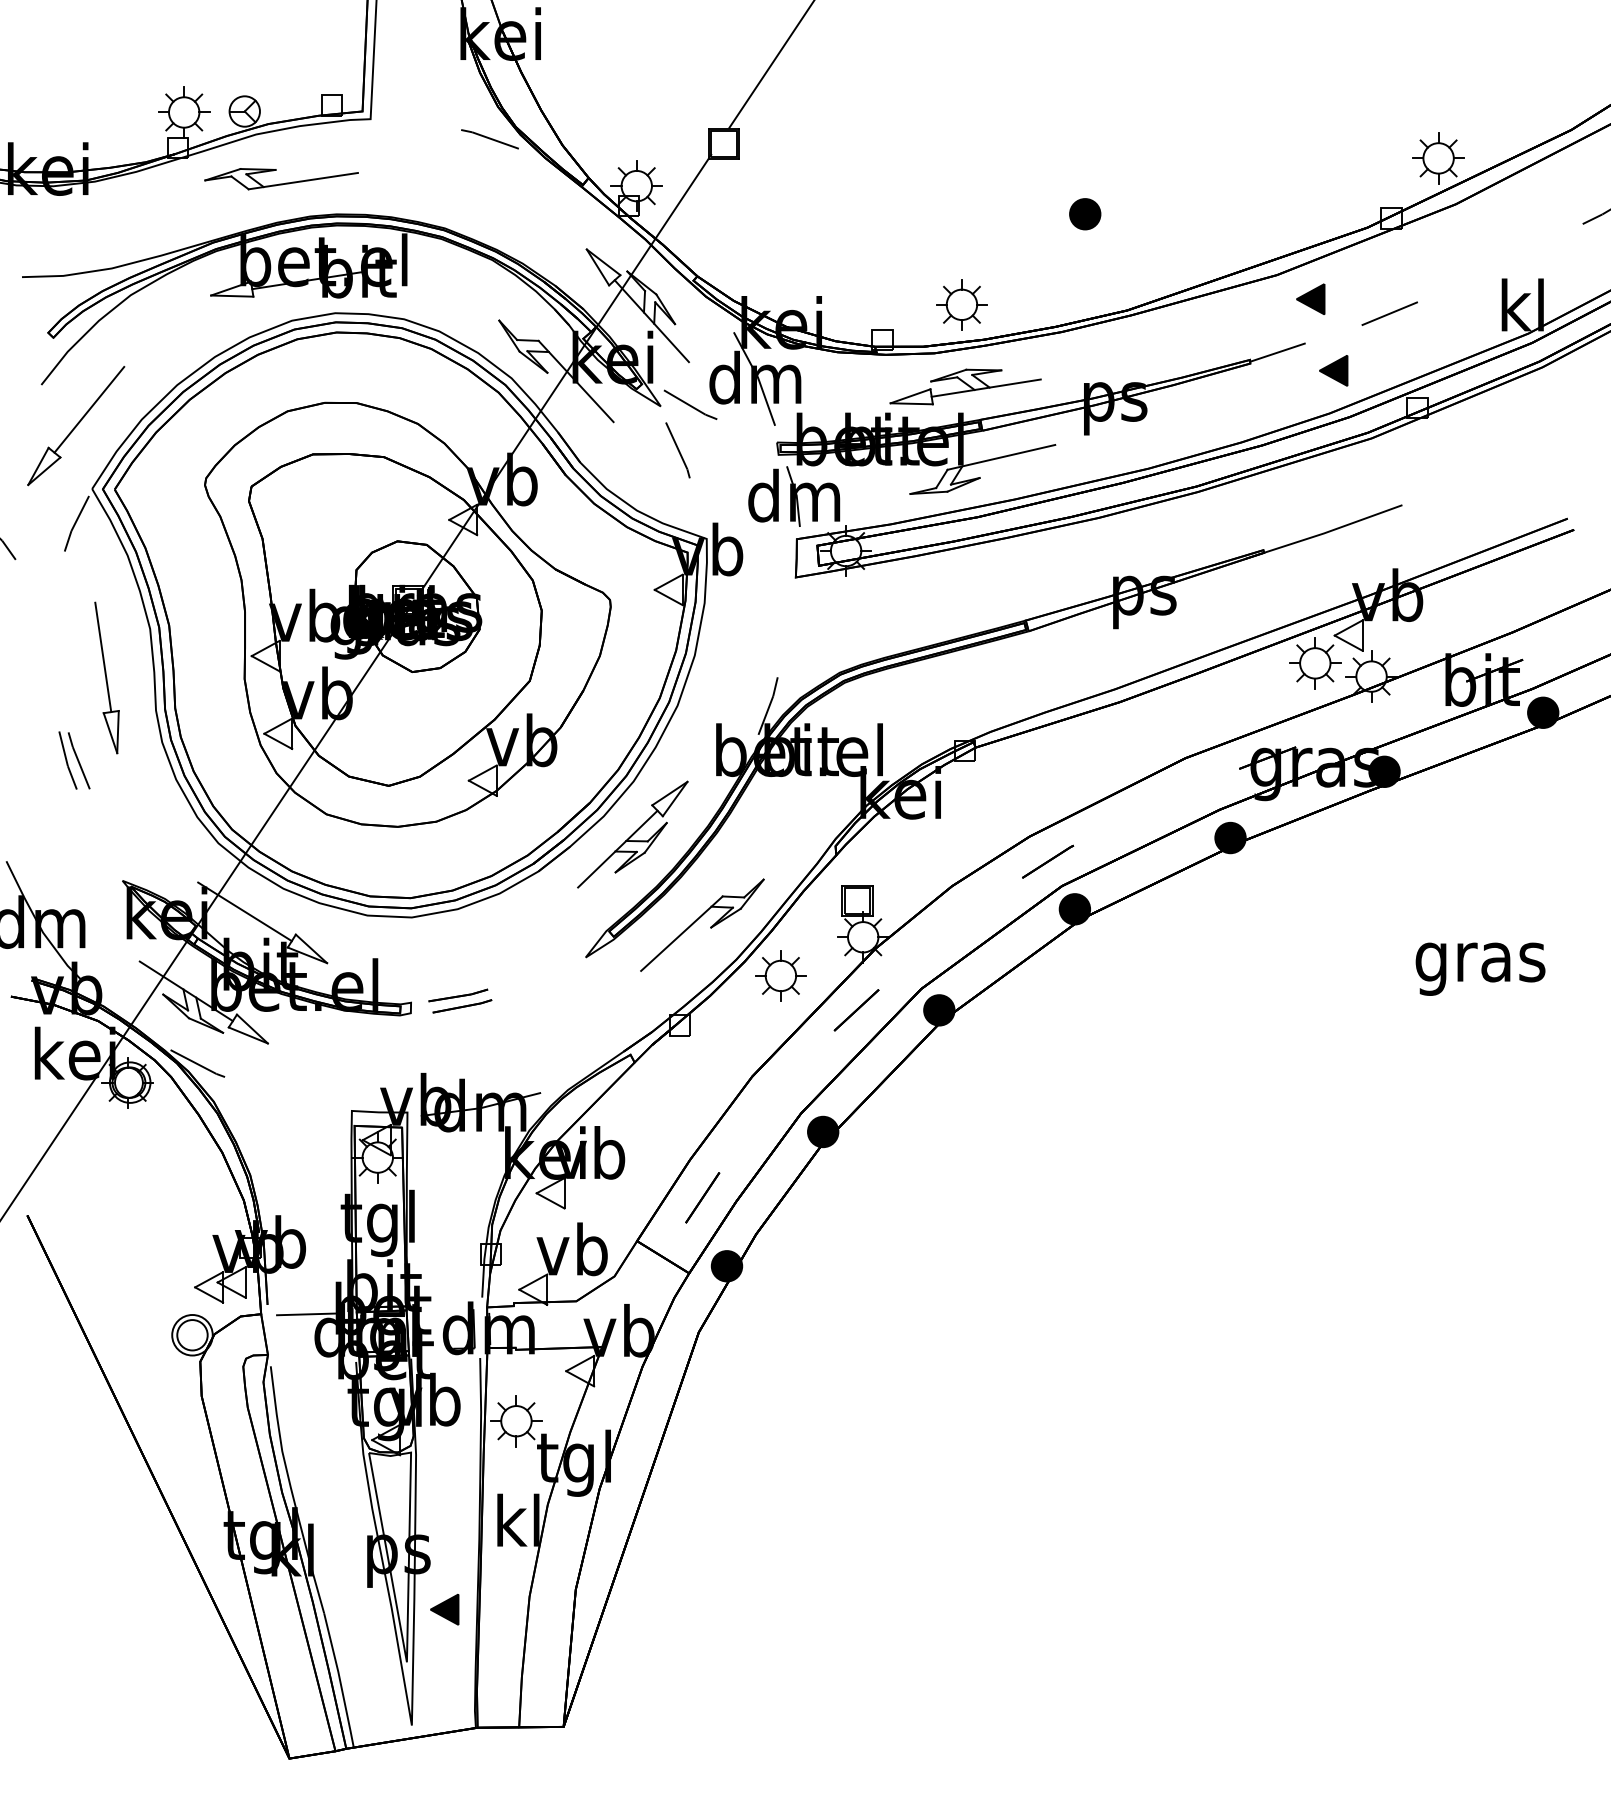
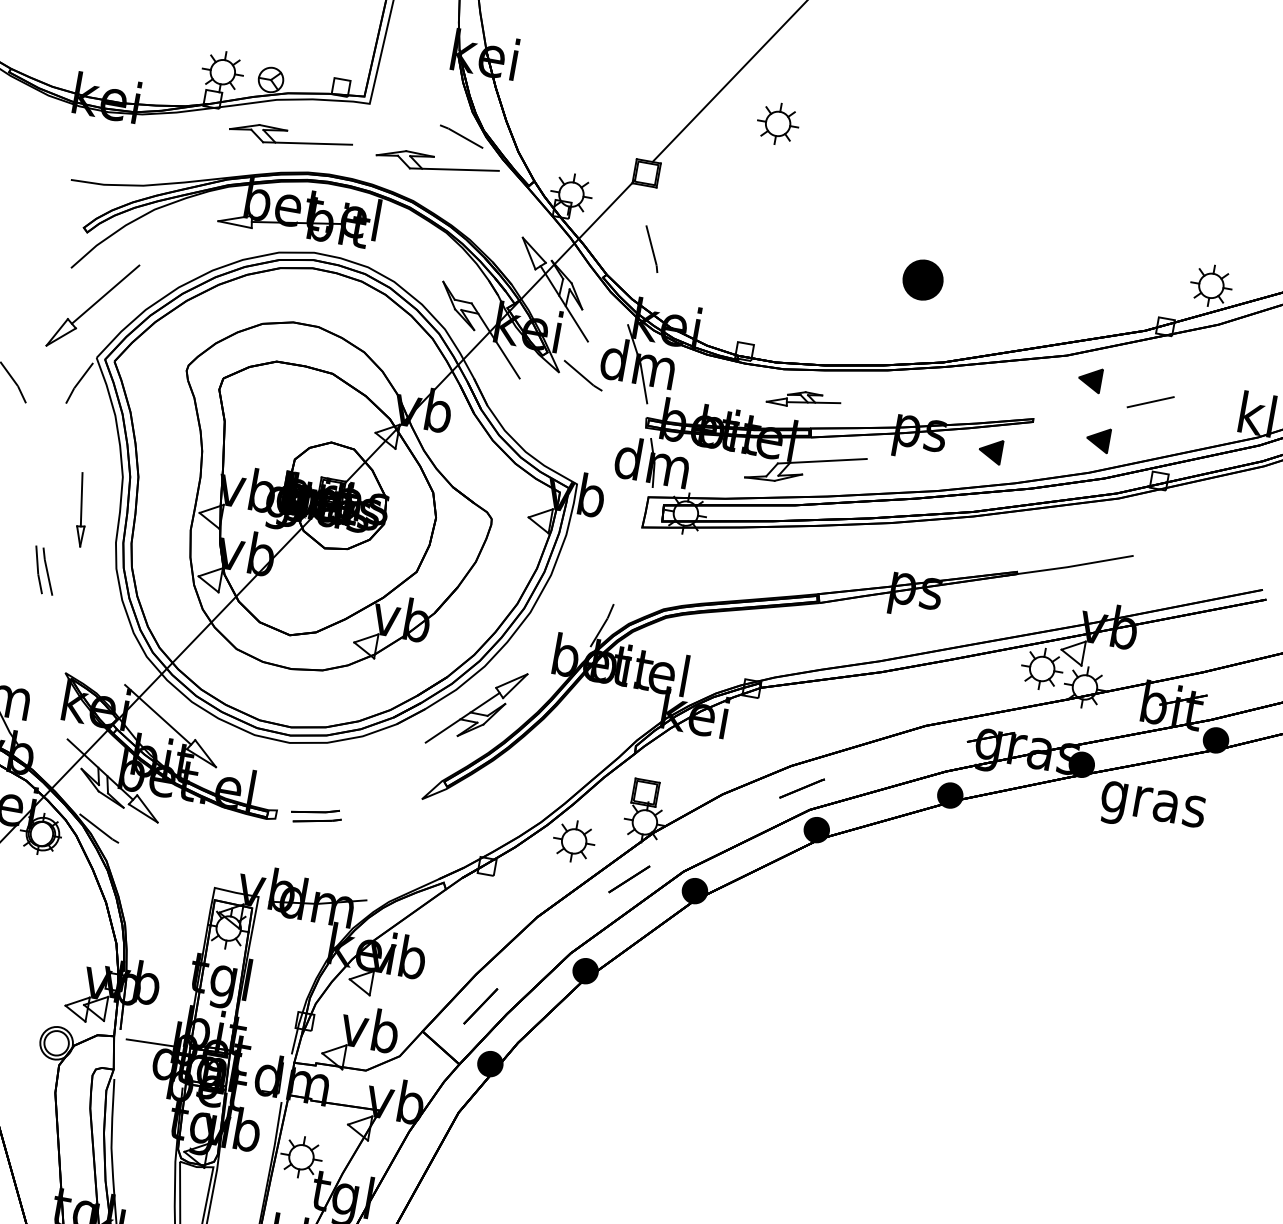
part: (466, 179) -> (437, 165), added
part: (1085, 214) -> (923, 280), size x1.6
part: (961, 304) -> (777, 123), moved
line: (1277, 352) -> (1056, 417), removed
part: (965, 386) -> (803, 399), size x0.6
part: (1204, 407) -> (990, 450), added
line: (677, 450) -> (651, 249), moved
part: (106, 677) -> (81, 509), size x0.6
part: (700, 918) -> (518, 784), removed
text: (1480, 968) -> (1152, 809), moved

